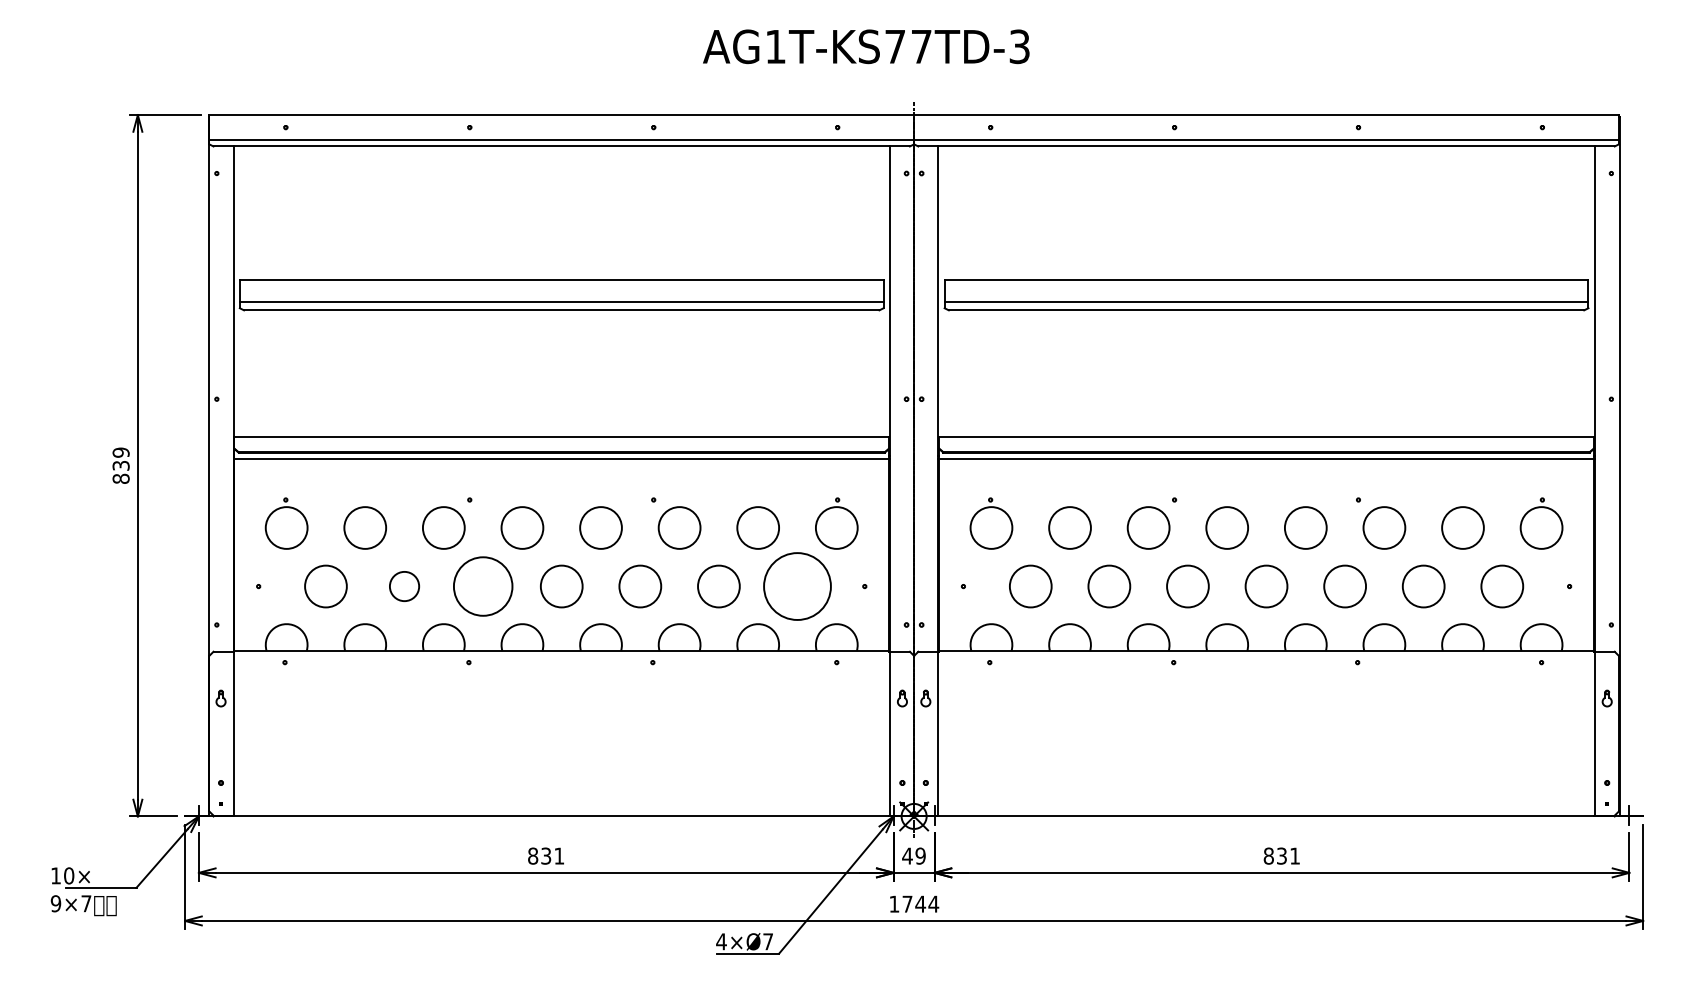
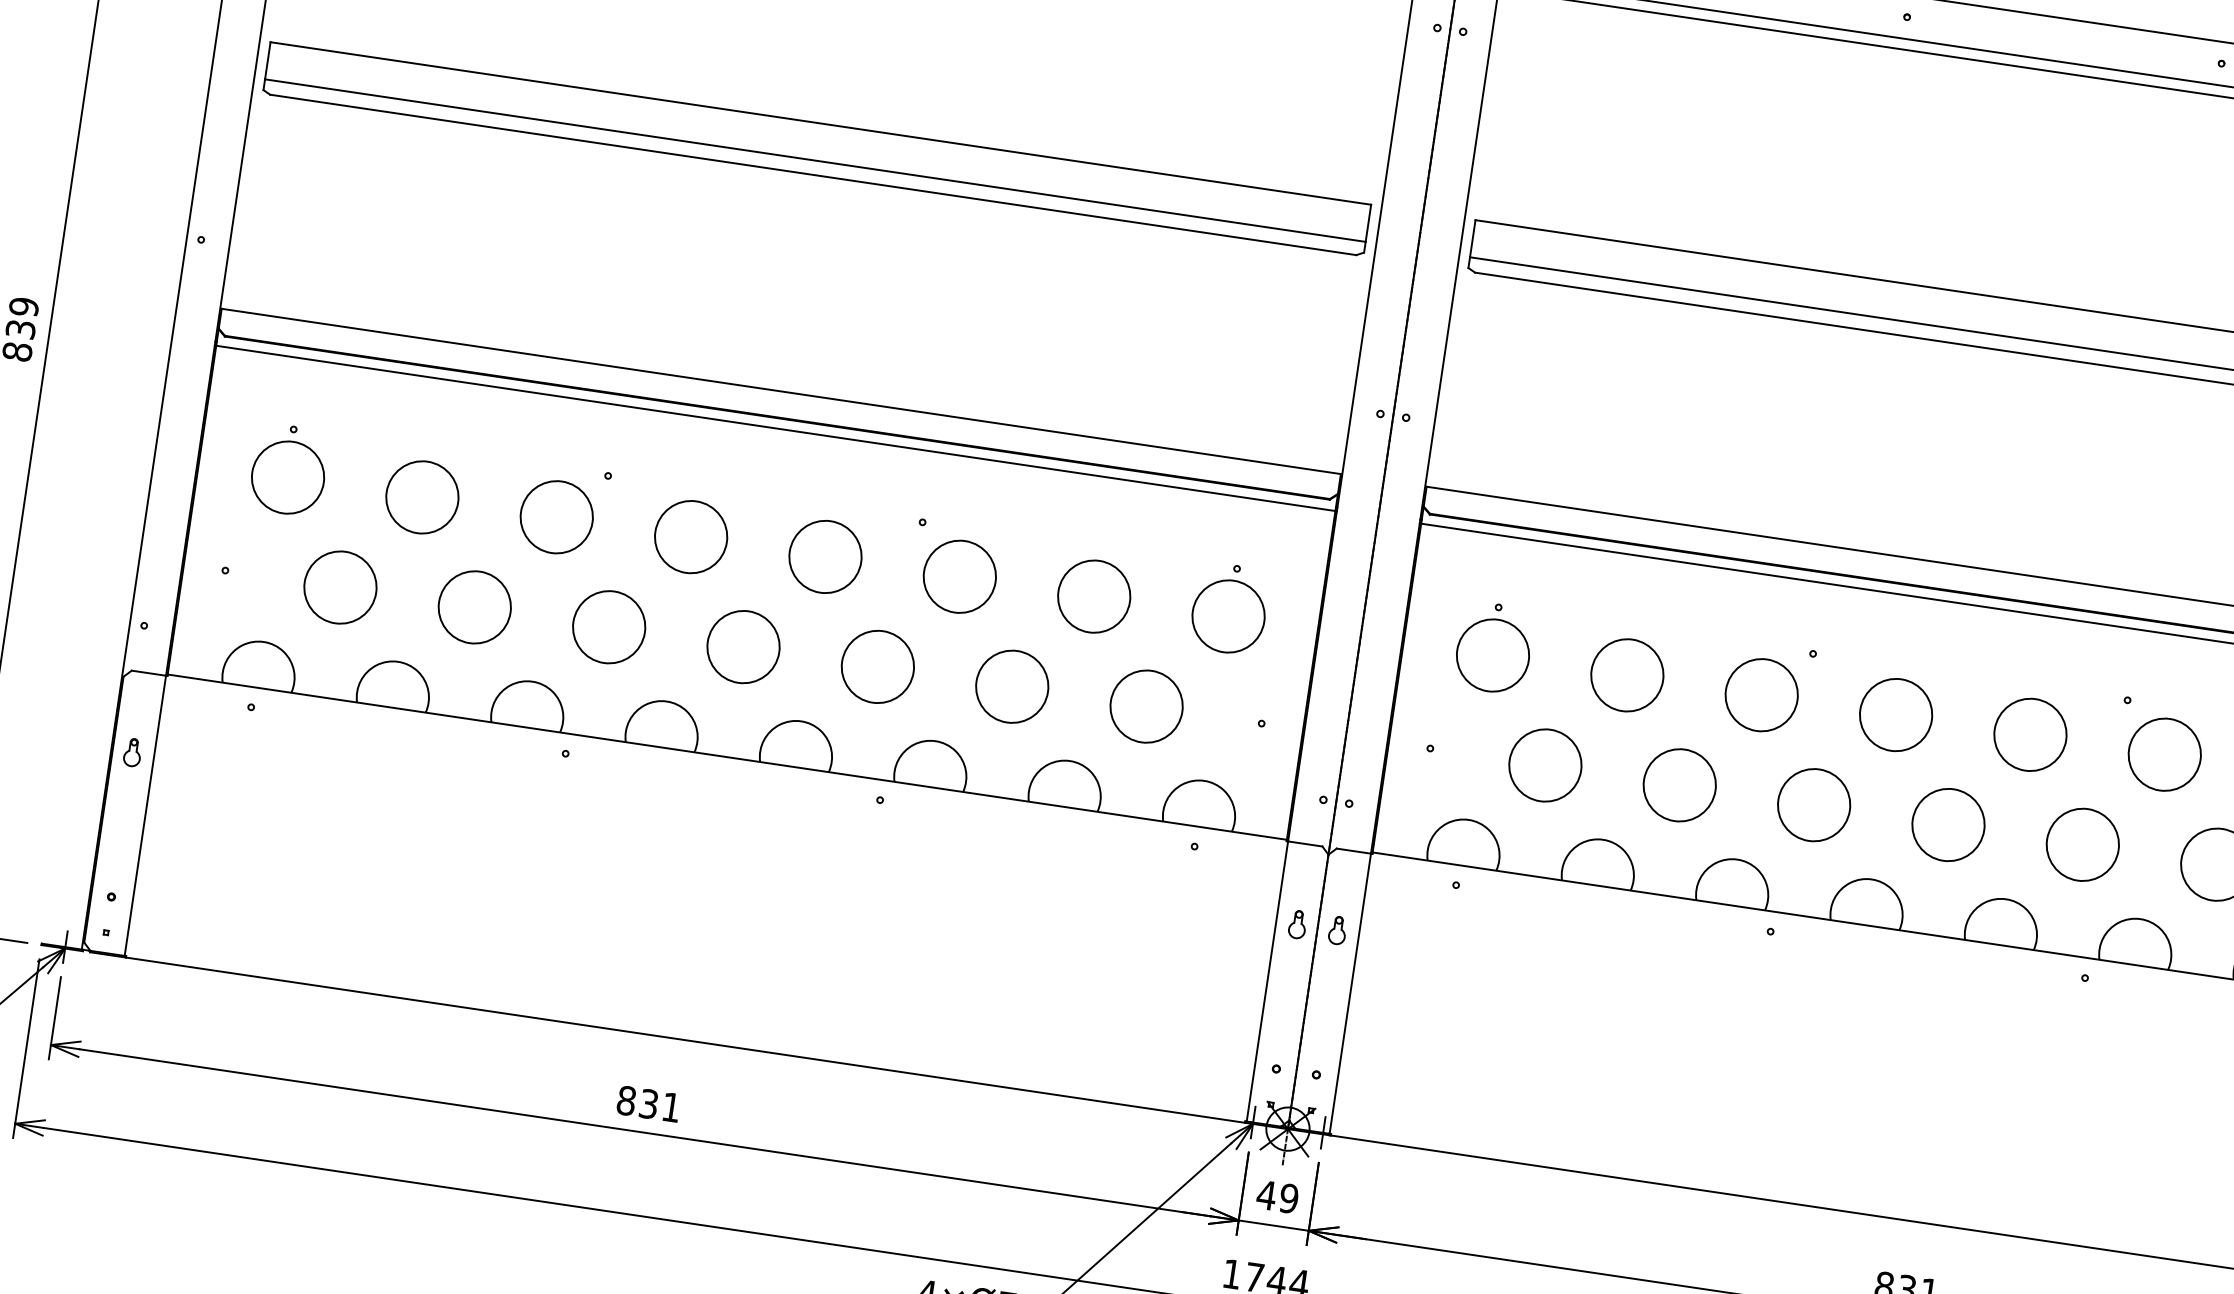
circle: (404, 586) -> (474, 607), size x1.43
circle: (482, 586) -> (608, 627), size x0.71
circle: (797, 586) -> (1146, 706), size x0.62

